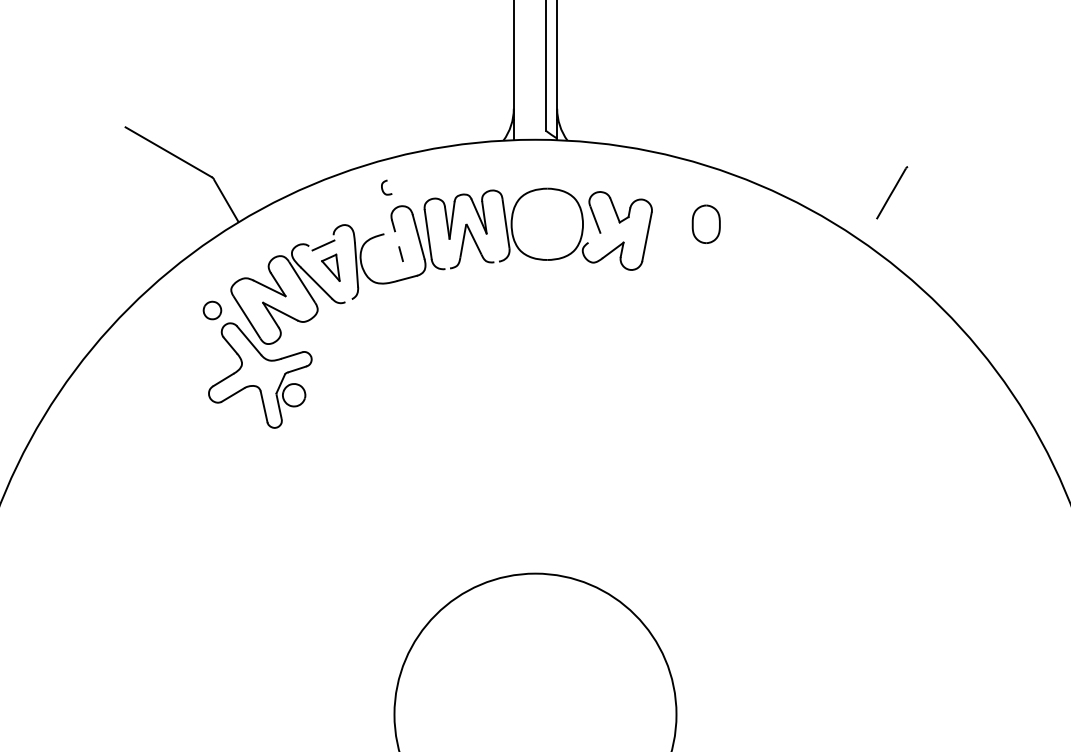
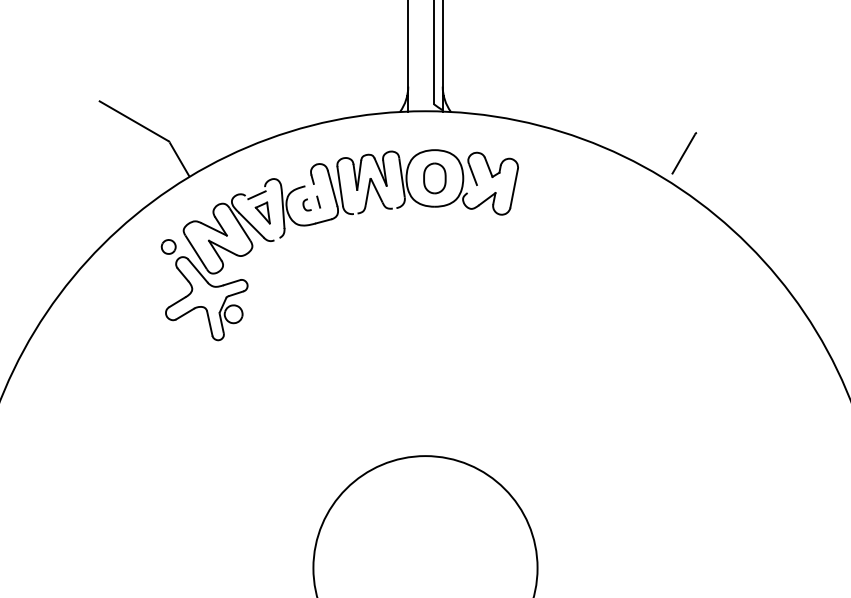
curve: (383, 189) -> (304, 206), moved
line: (892, 192) -> (684, 153), moved
part: (705, 223) -> (434, 177), moved

